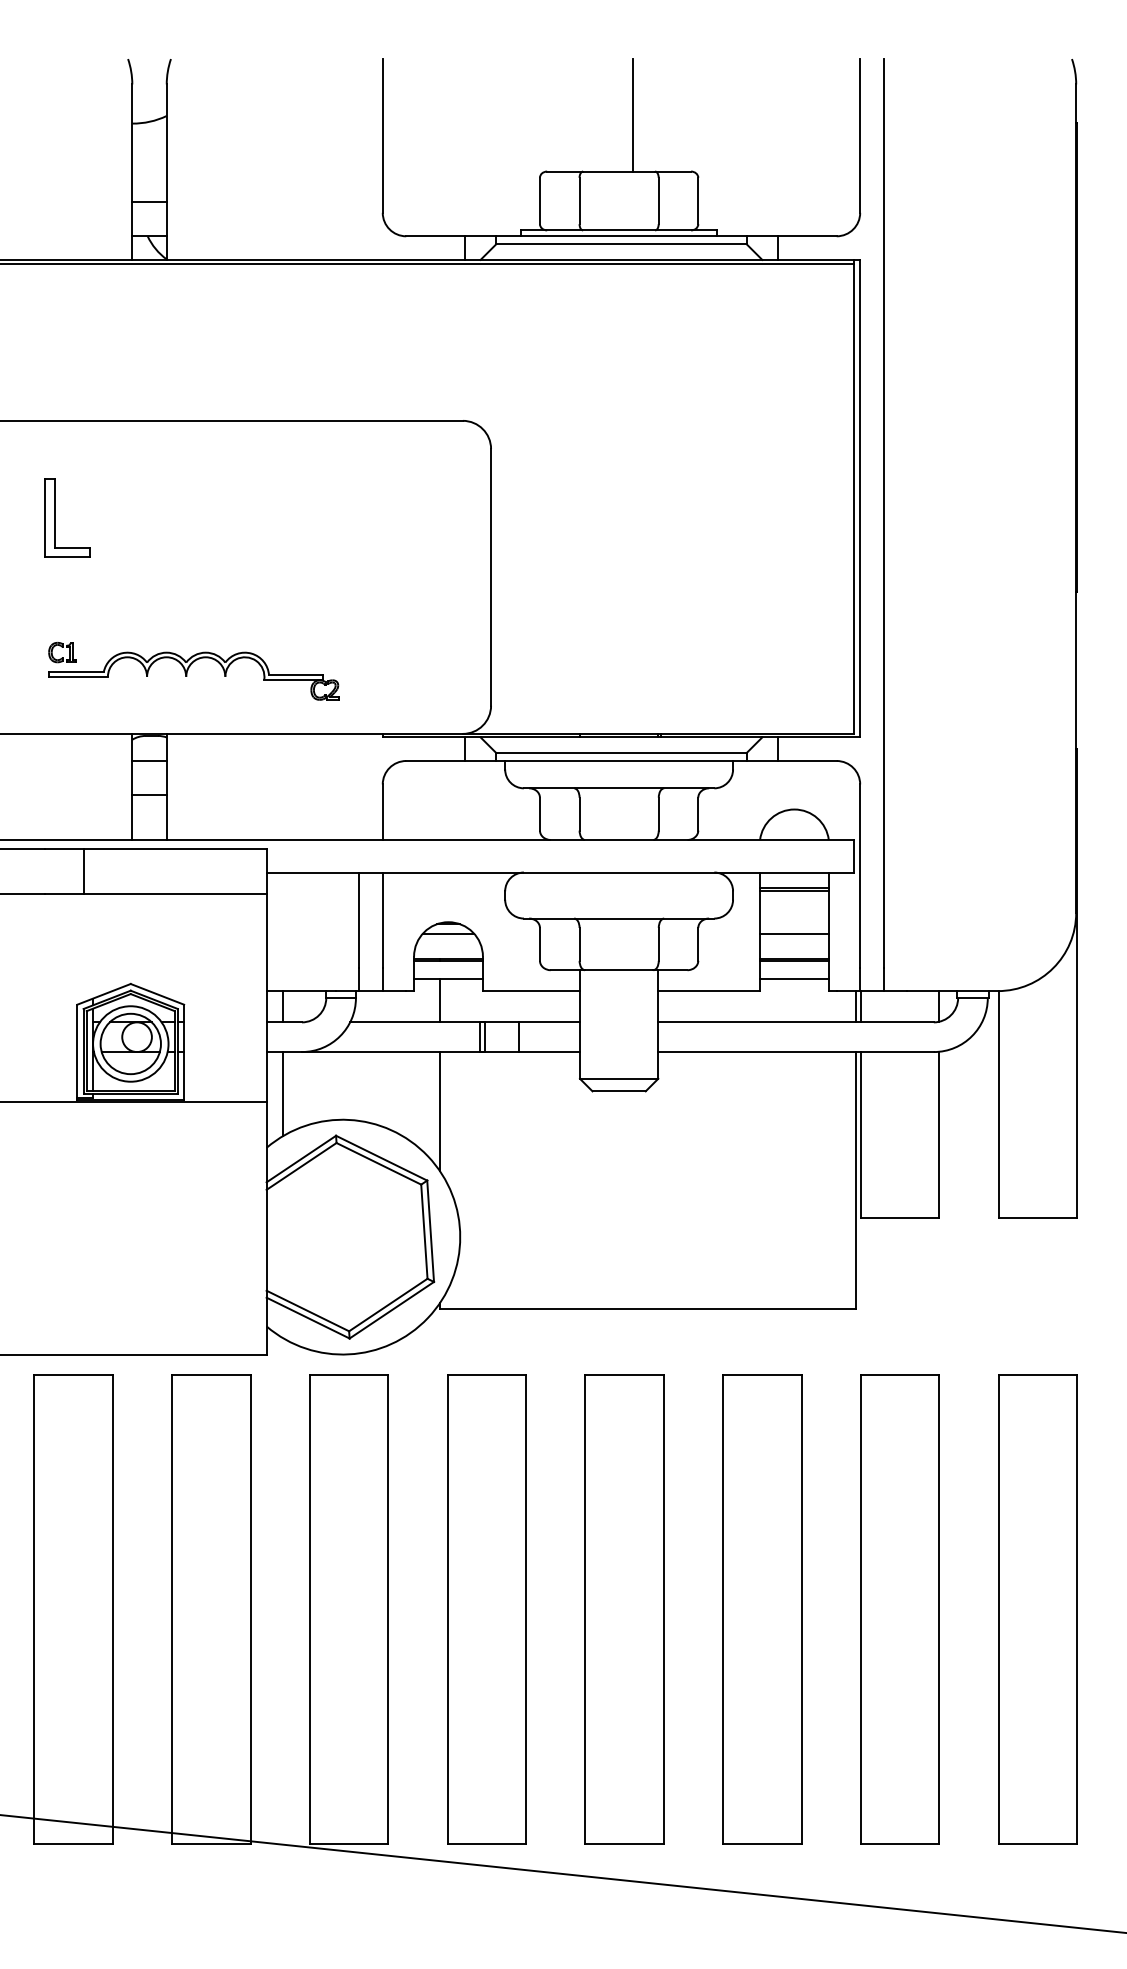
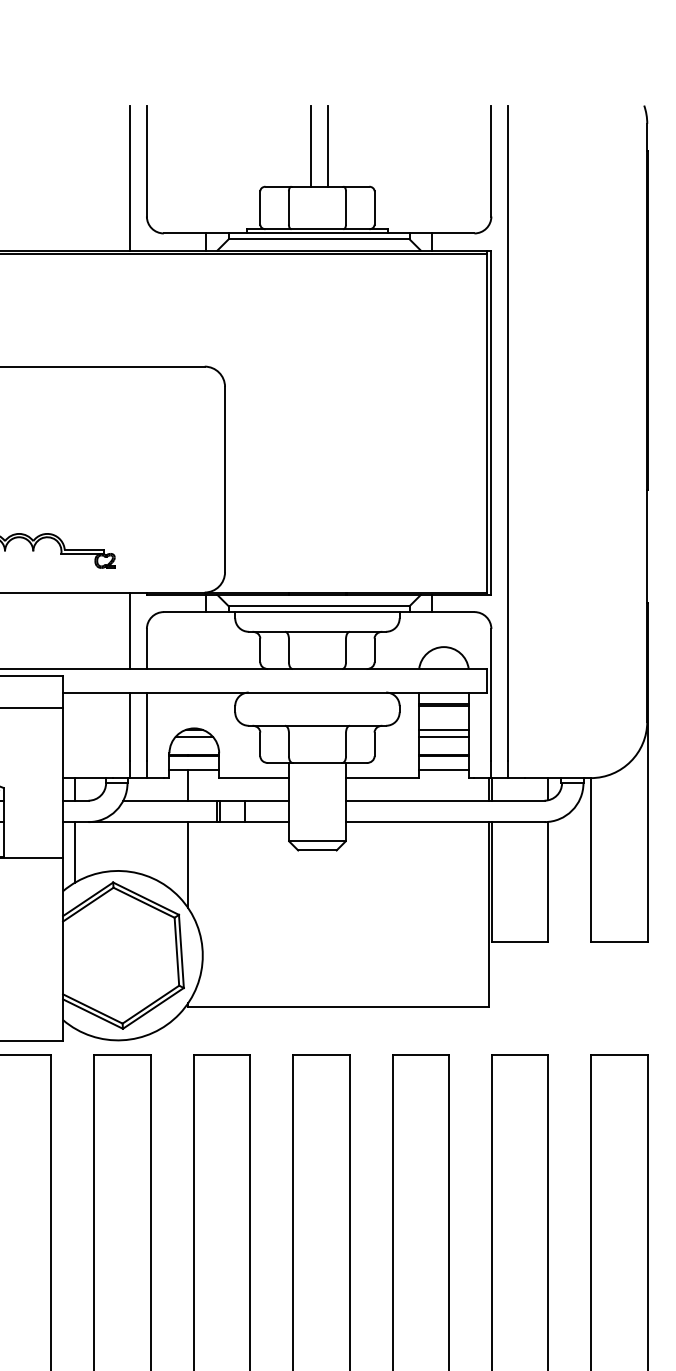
line: (609, 115) -> (310, 146), added
line: (359, 159) -> (130, 178), added
line: (359, 786) -> (130, 630), added
line: (794, 924) -> (443, 730), added

